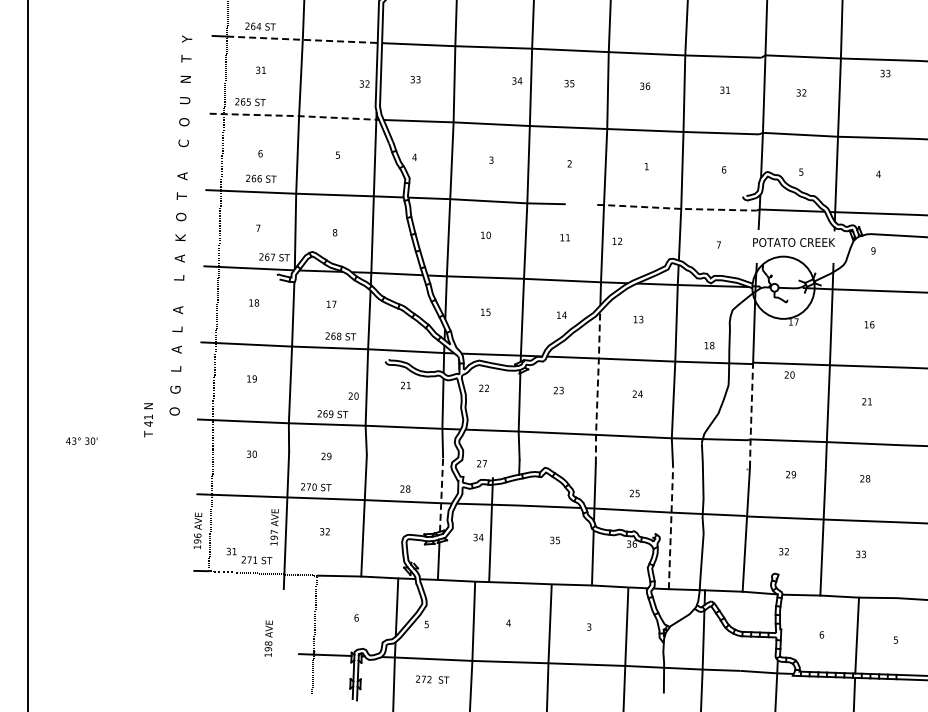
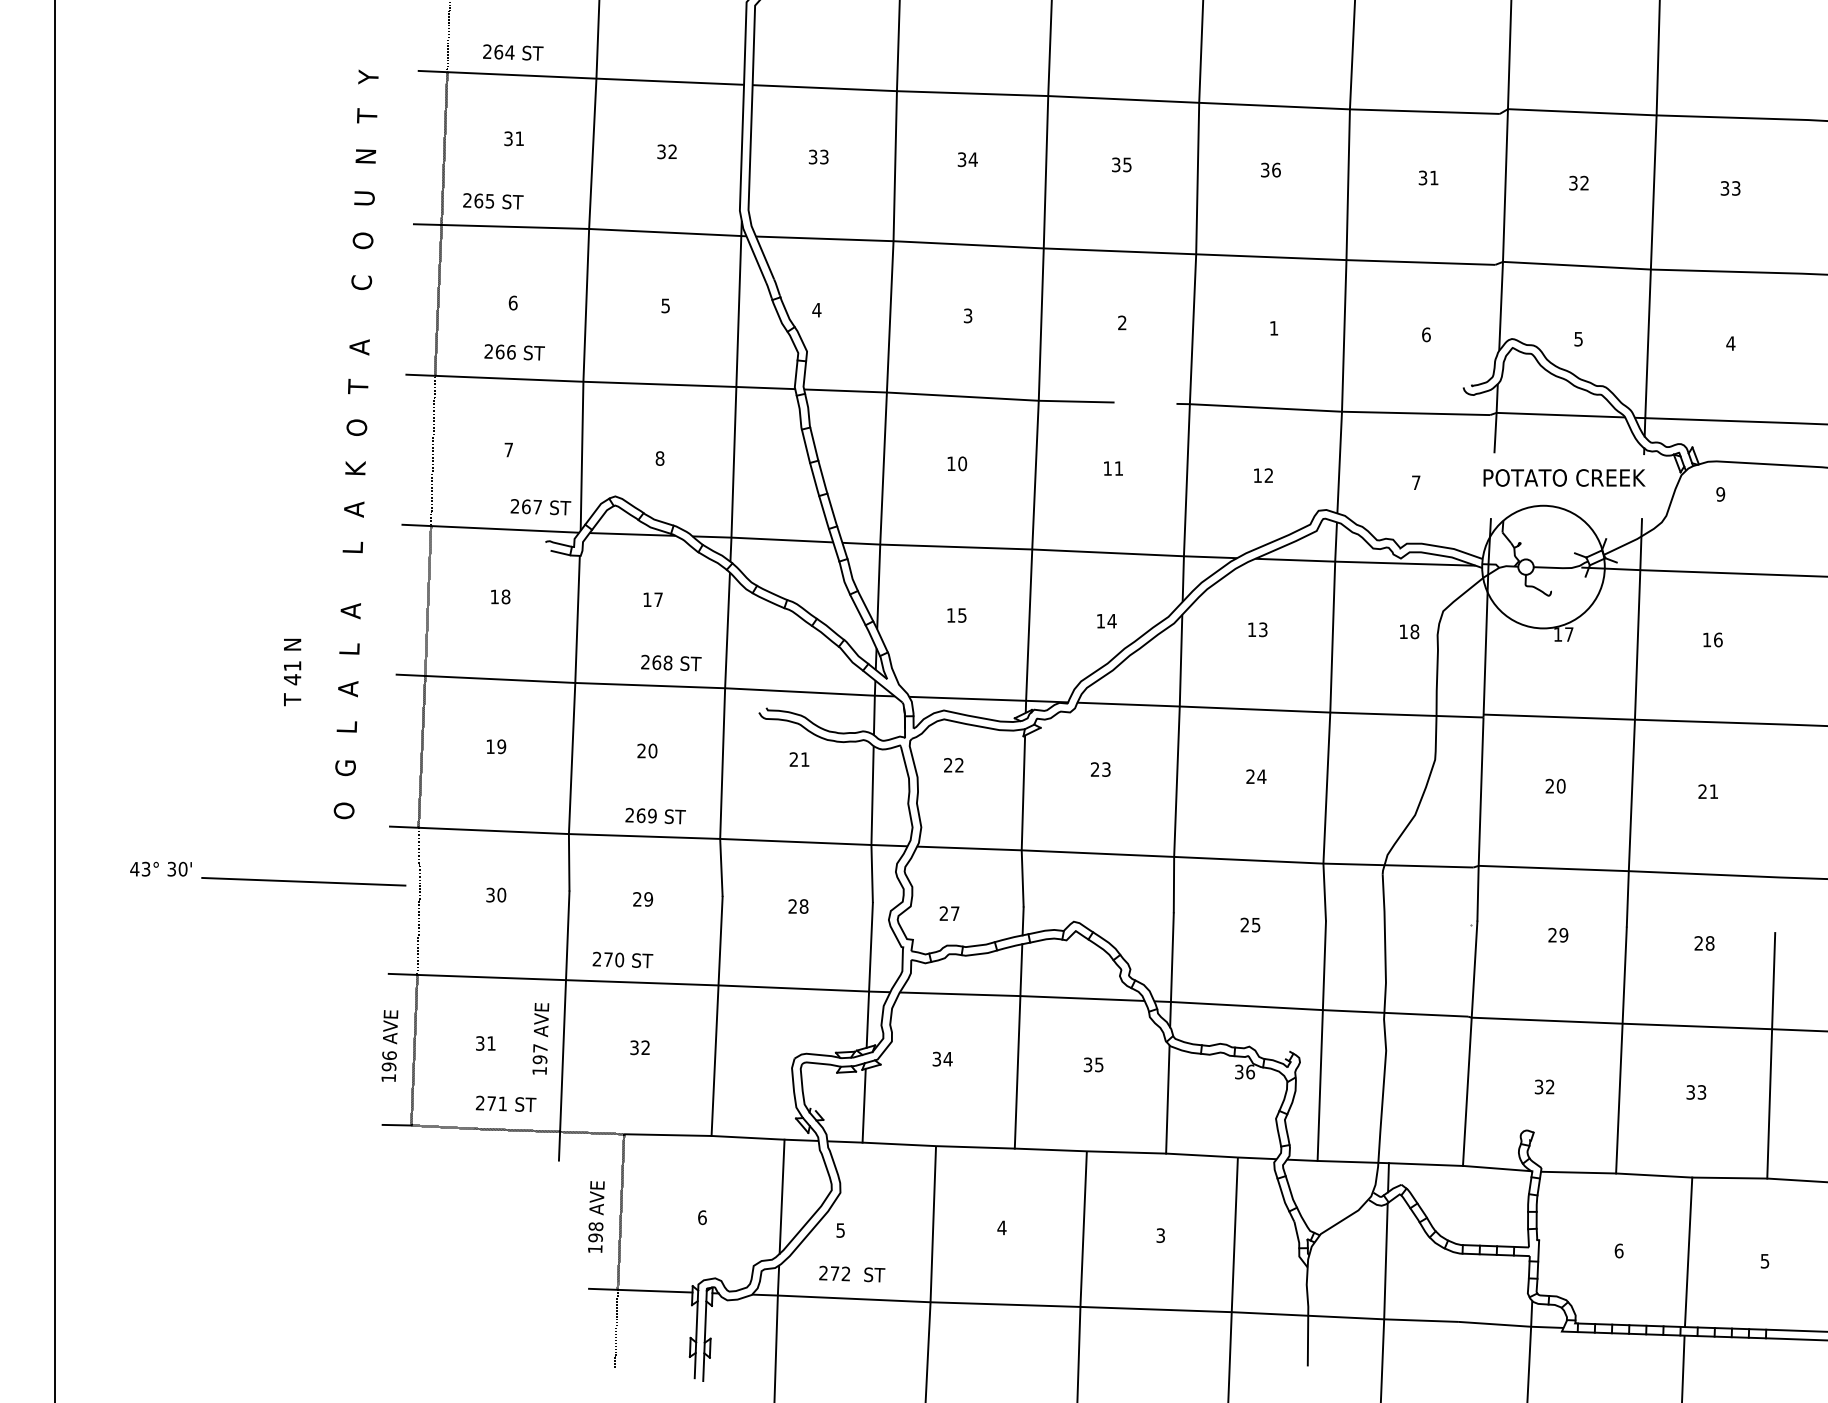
line: (302, 39) -> (595, 77), dashed -> solid
text: (885, 73) -> (1730, 188), moved
text: (517, 80) -> (968, 158), moved
text: (364, 83) -> (666, 150), moved
line: (295, 116) -> (582, 229), dashed -> solid
line: (677, 208) -> (1334, 410), dashed -> solid
text: (617, 240) -> (1263, 473), moved
text: (709, 345) -> (1409, 631), moved
text: (789, 374) -> (1555, 785), moved
line: (597, 387) -> (1177, 763), dashed -> solid
text: (353, 395) -> (647, 749), moved
line: (751, 416) -> (1480, 820), dashed -> solid
text: (148, 420) -> (292, 672), moved
line: (153, 447) -> (302, 881), added
text: (405, 488) -> (798, 905), moved
text: (634, 493) -> (1249, 925), moved
line: (441, 495) -> (869, 976), dashed -> solid
line: (670, 528) -> (1320, 1041), dashed -> solid
line: (490, 529) -> (1017, 1045), moved
line: (899, 535) -> (1772, 1055), added
text: (231, 551) -> (485, 1043), moved
text: (268, 638) -> (595, 1216), moved
text: (432, 679) -> (851, 1273), moved

